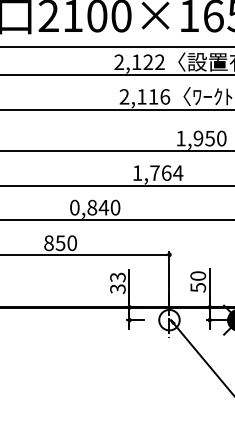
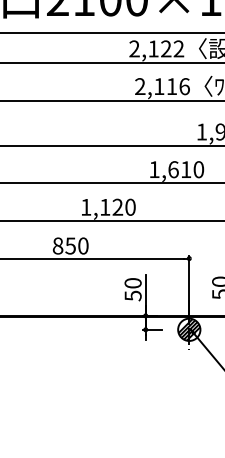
text: (166, 172) -> (186, 168), 1,764 -> 1,610
text: (89, 207) -> (102, 207), 0,840 -> 1,120
text: (117, 282) -> (132, 288), 33 -> 50
hatch: (169, 320) -> (189, 330), added

